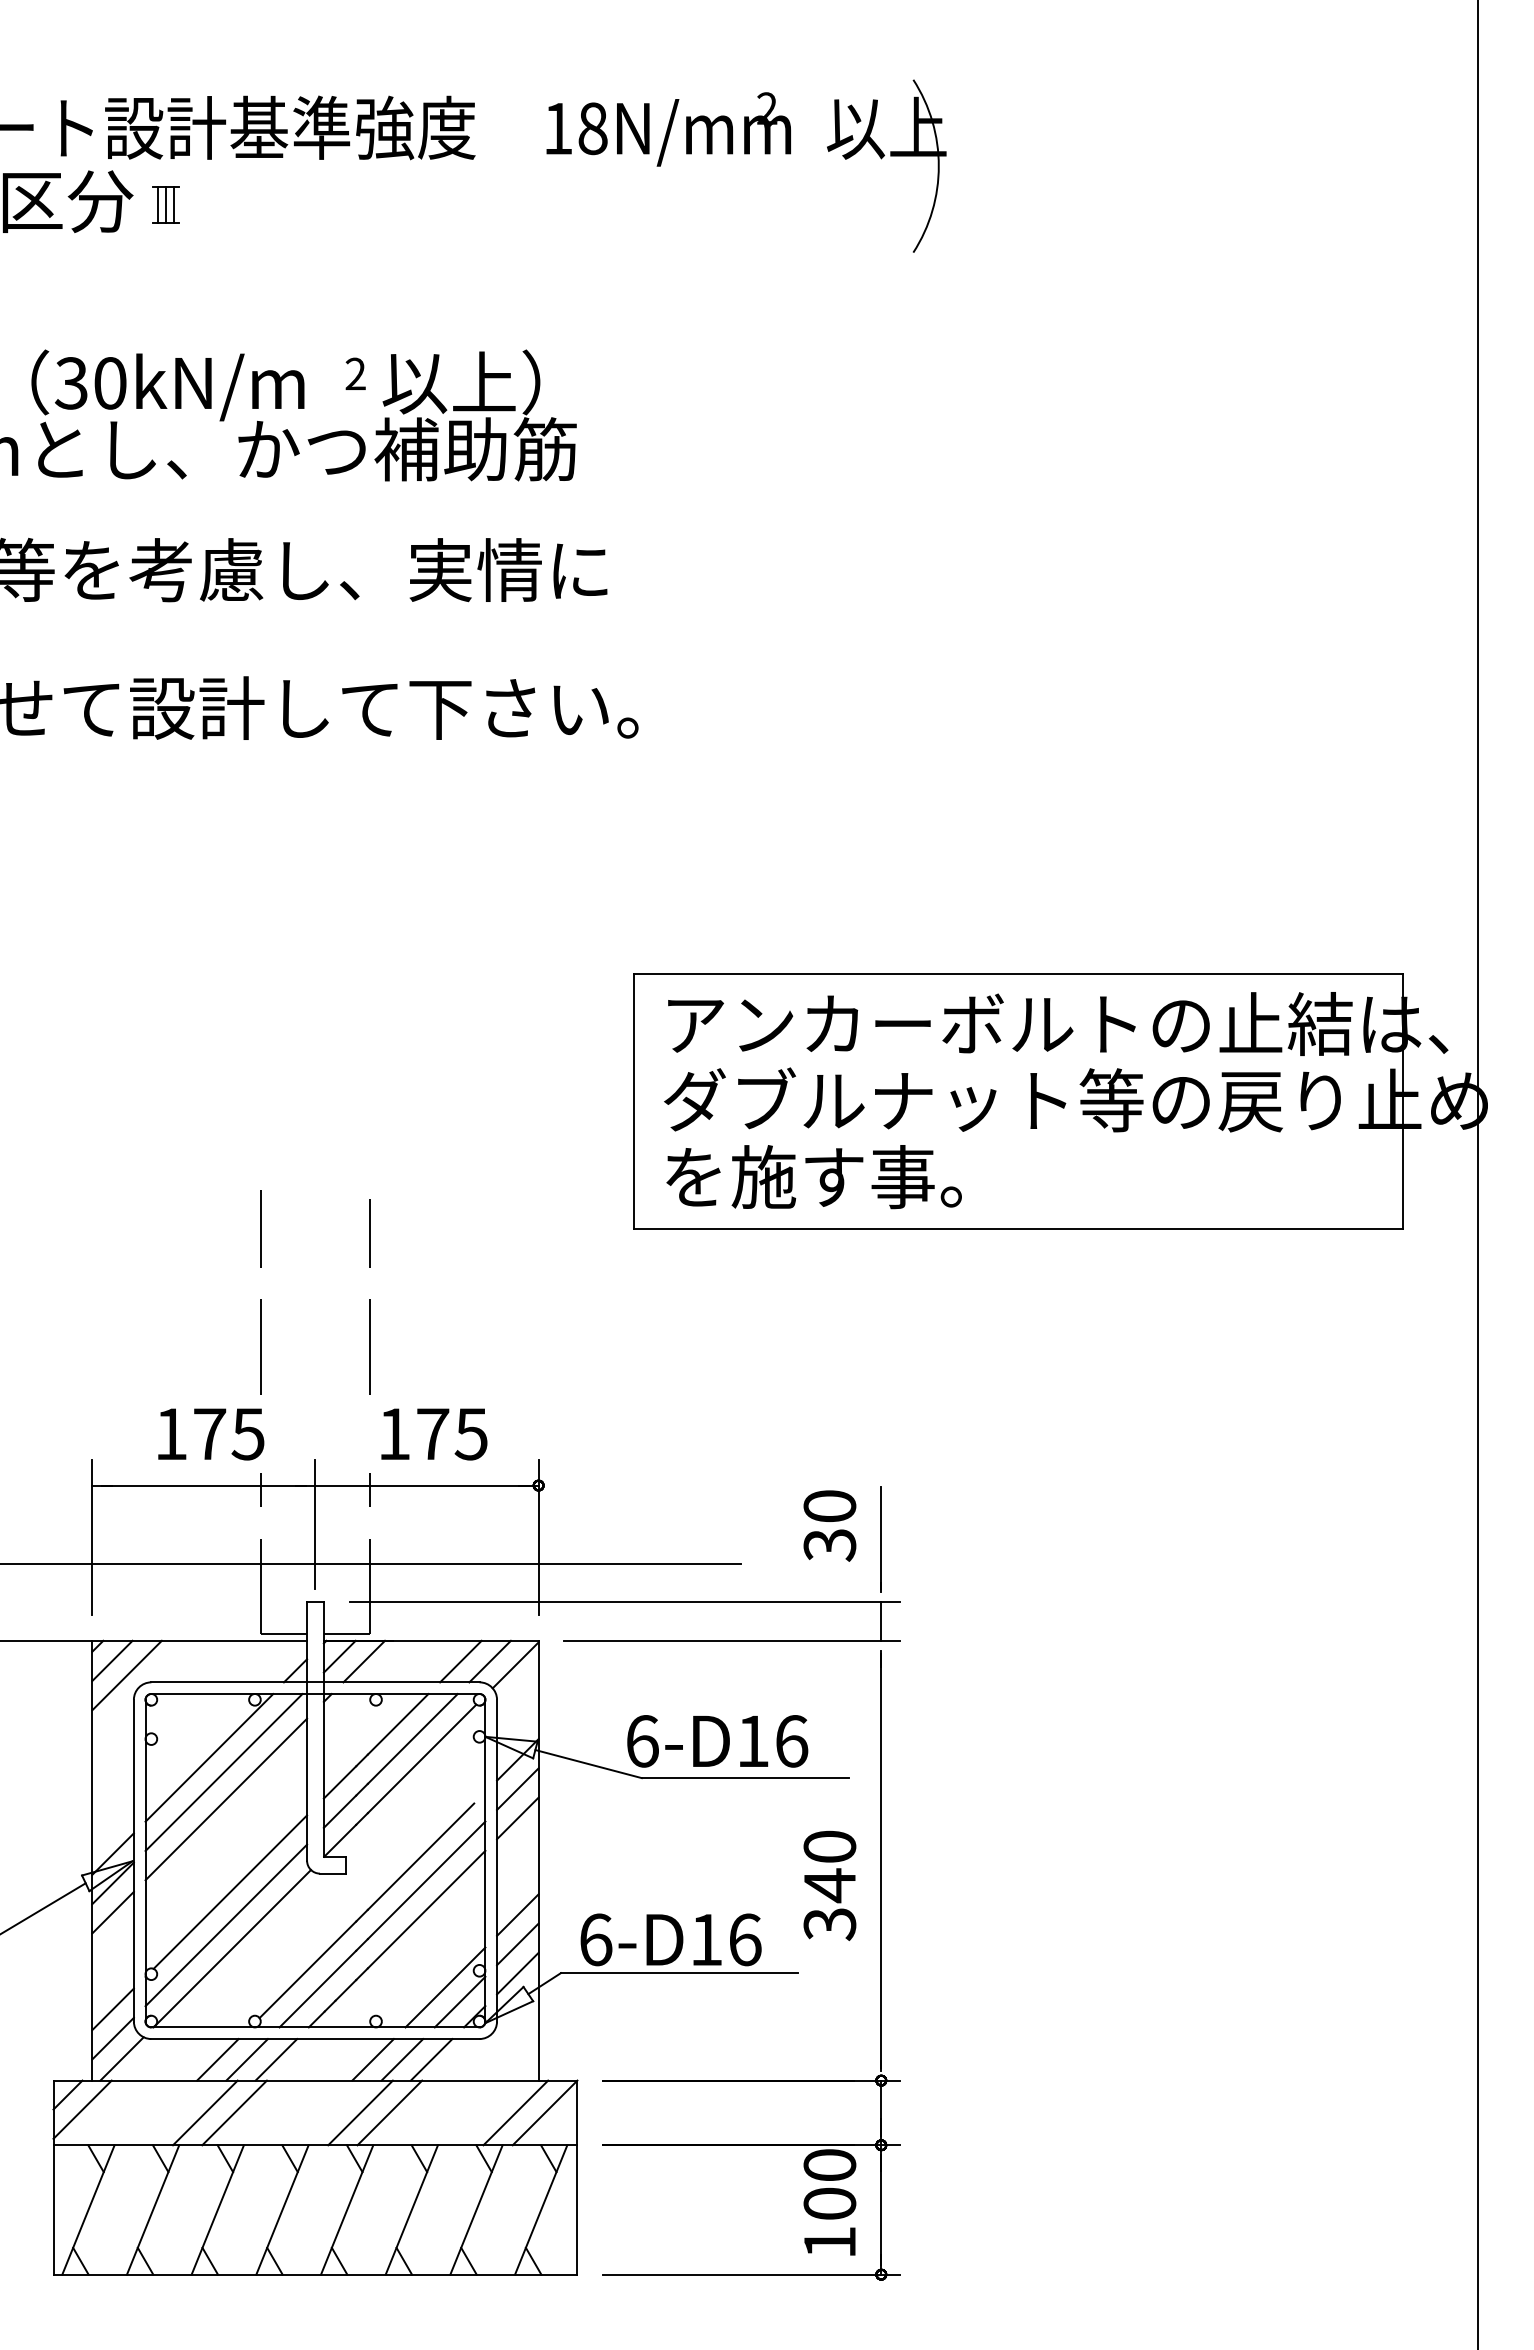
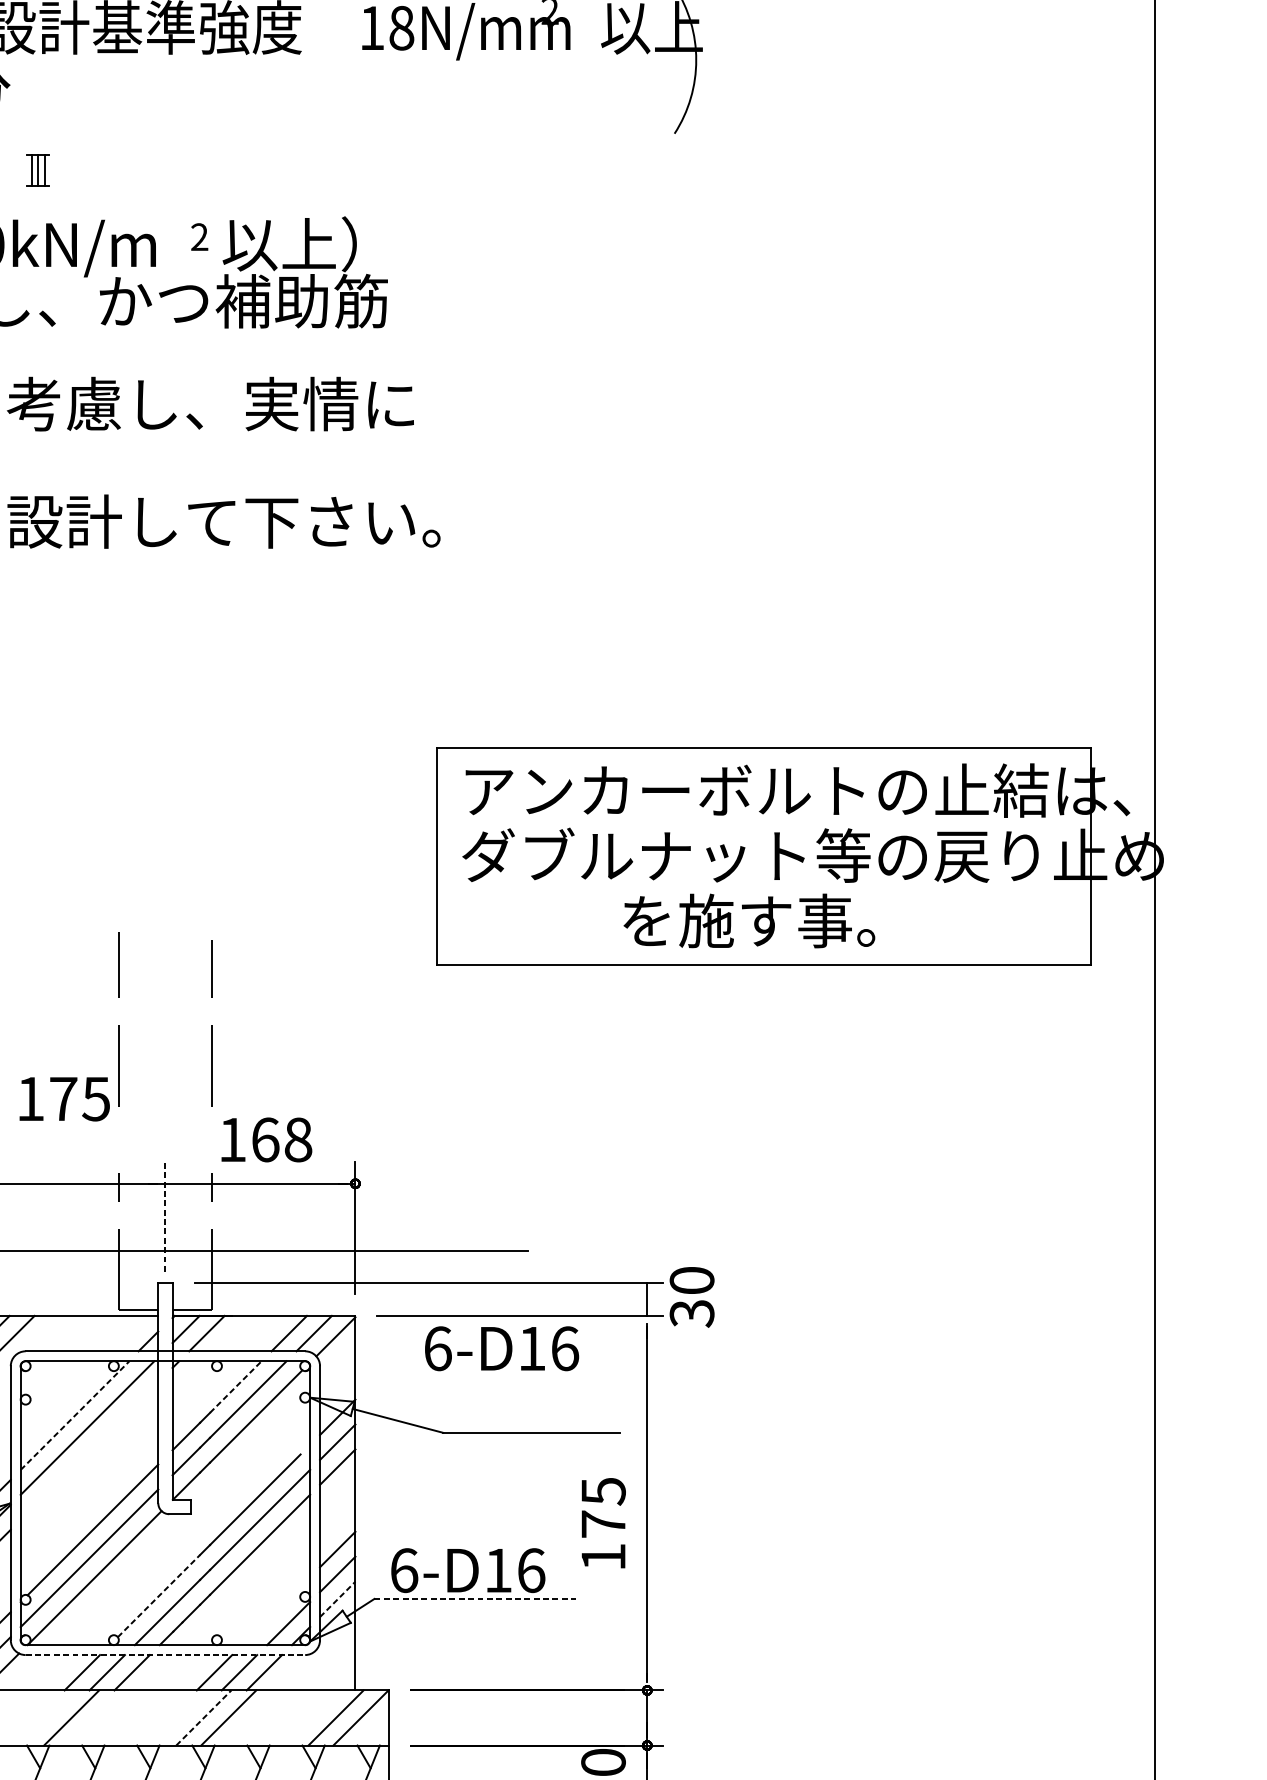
part: (165, 204) -> (37, 170), moved
text: (813, 1177) -> (748, 921), moved
text: (452, 1433) -> (282, 1139), 175 -> 168
text: (211, 1434) -> (64, 1099), moved
line: (315, 1524) -> (165, 1216), solid -> dashed
text: (829, 1525) -> (691, 1296), moved
line: (880, 1539) -> (646, 1229), removed
line: (398, 1724) -> (236, 1387), solid -> dashed
text: (717, 1741) -> (501, 1348), moved
line: (209, 1757) -> (75, 1415), solid -> dashed
line: (226, 1799) -> (89, 1451), removed
text: (829, 1885) -> (603, 1524), 340 -> 175
line: (308, 1969) -> (159, 1595), solid -> dashed
line: (518, 1973) -> (338, 1599), solid -> dashed
line: (679, 1973) -> (475, 1599), solid -> dashed
line: (445, 1987) -> (276, 1611), removed
line: (315, 2039) -> (165, 1655), solid -> dashed
line: (234, 2112) -> (96, 1717), removed
line: (360, 2112) -> (203, 1717), solid -> dashed

